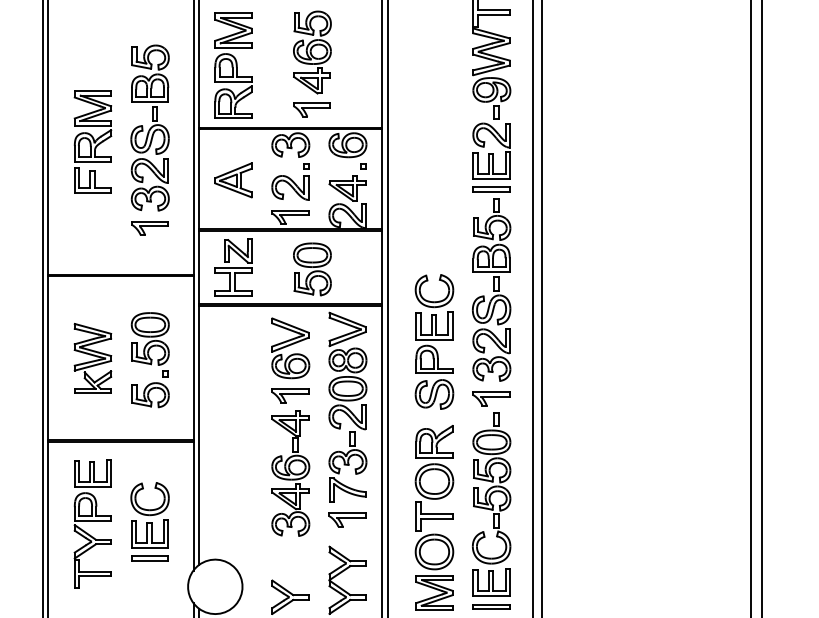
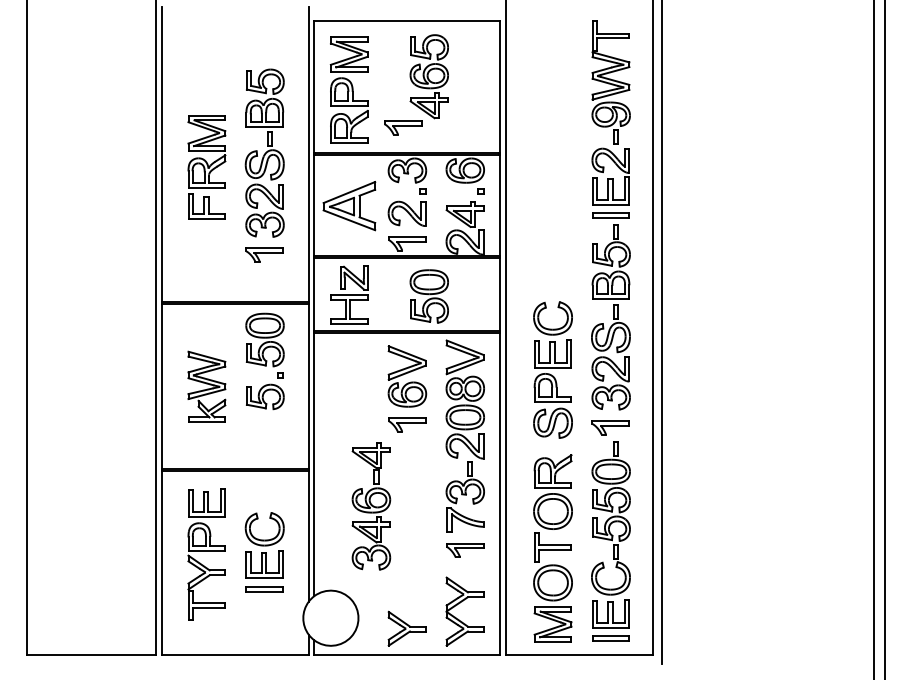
part: (312, 109) -> (403, 127), moved
part: (232, 180) -> (348, 206), size x1.4
part: (149, 360) -> (264, 361), moved
part: (290, 473) -> (371, 506), moved

